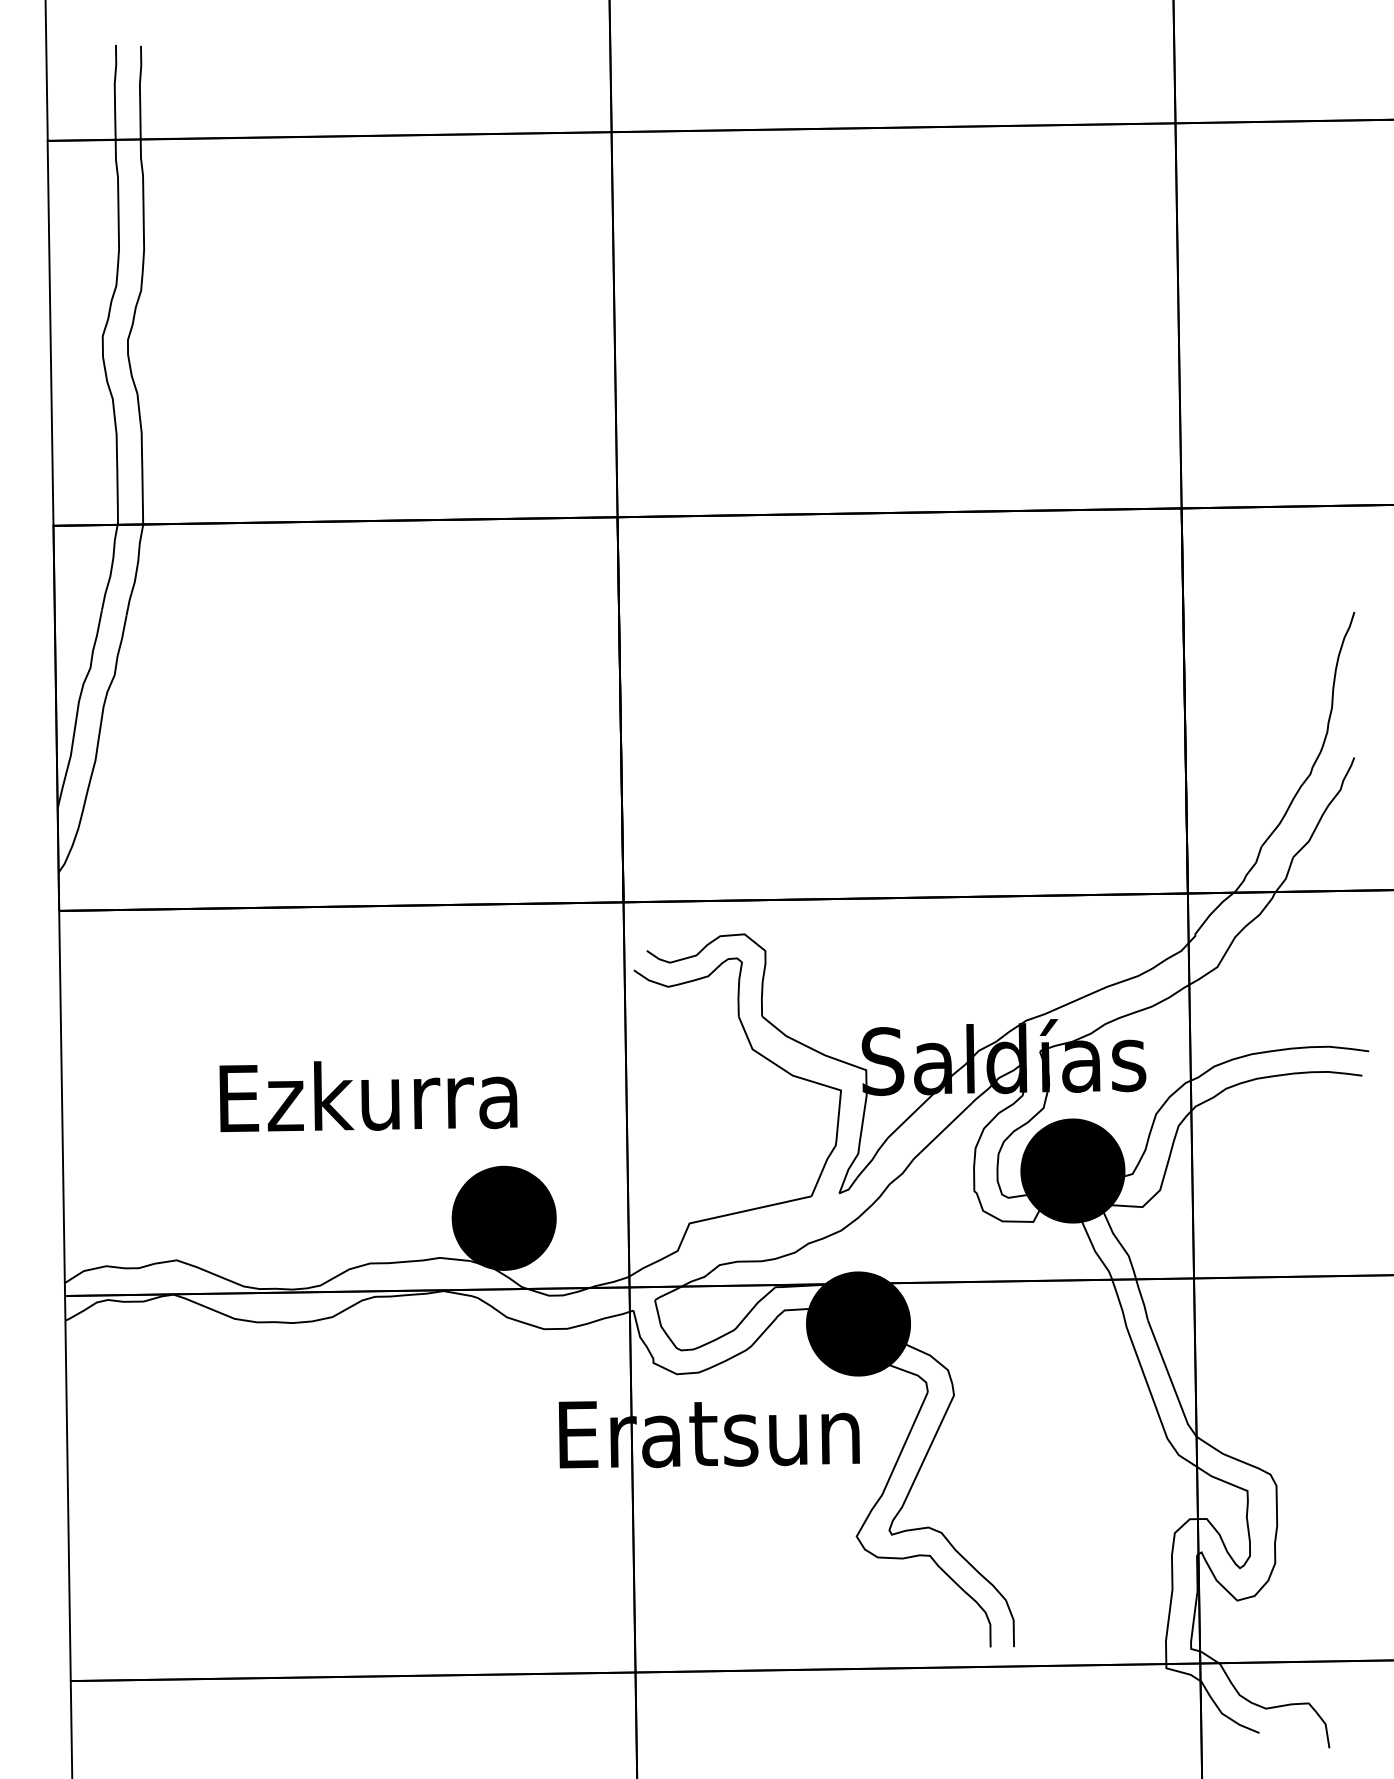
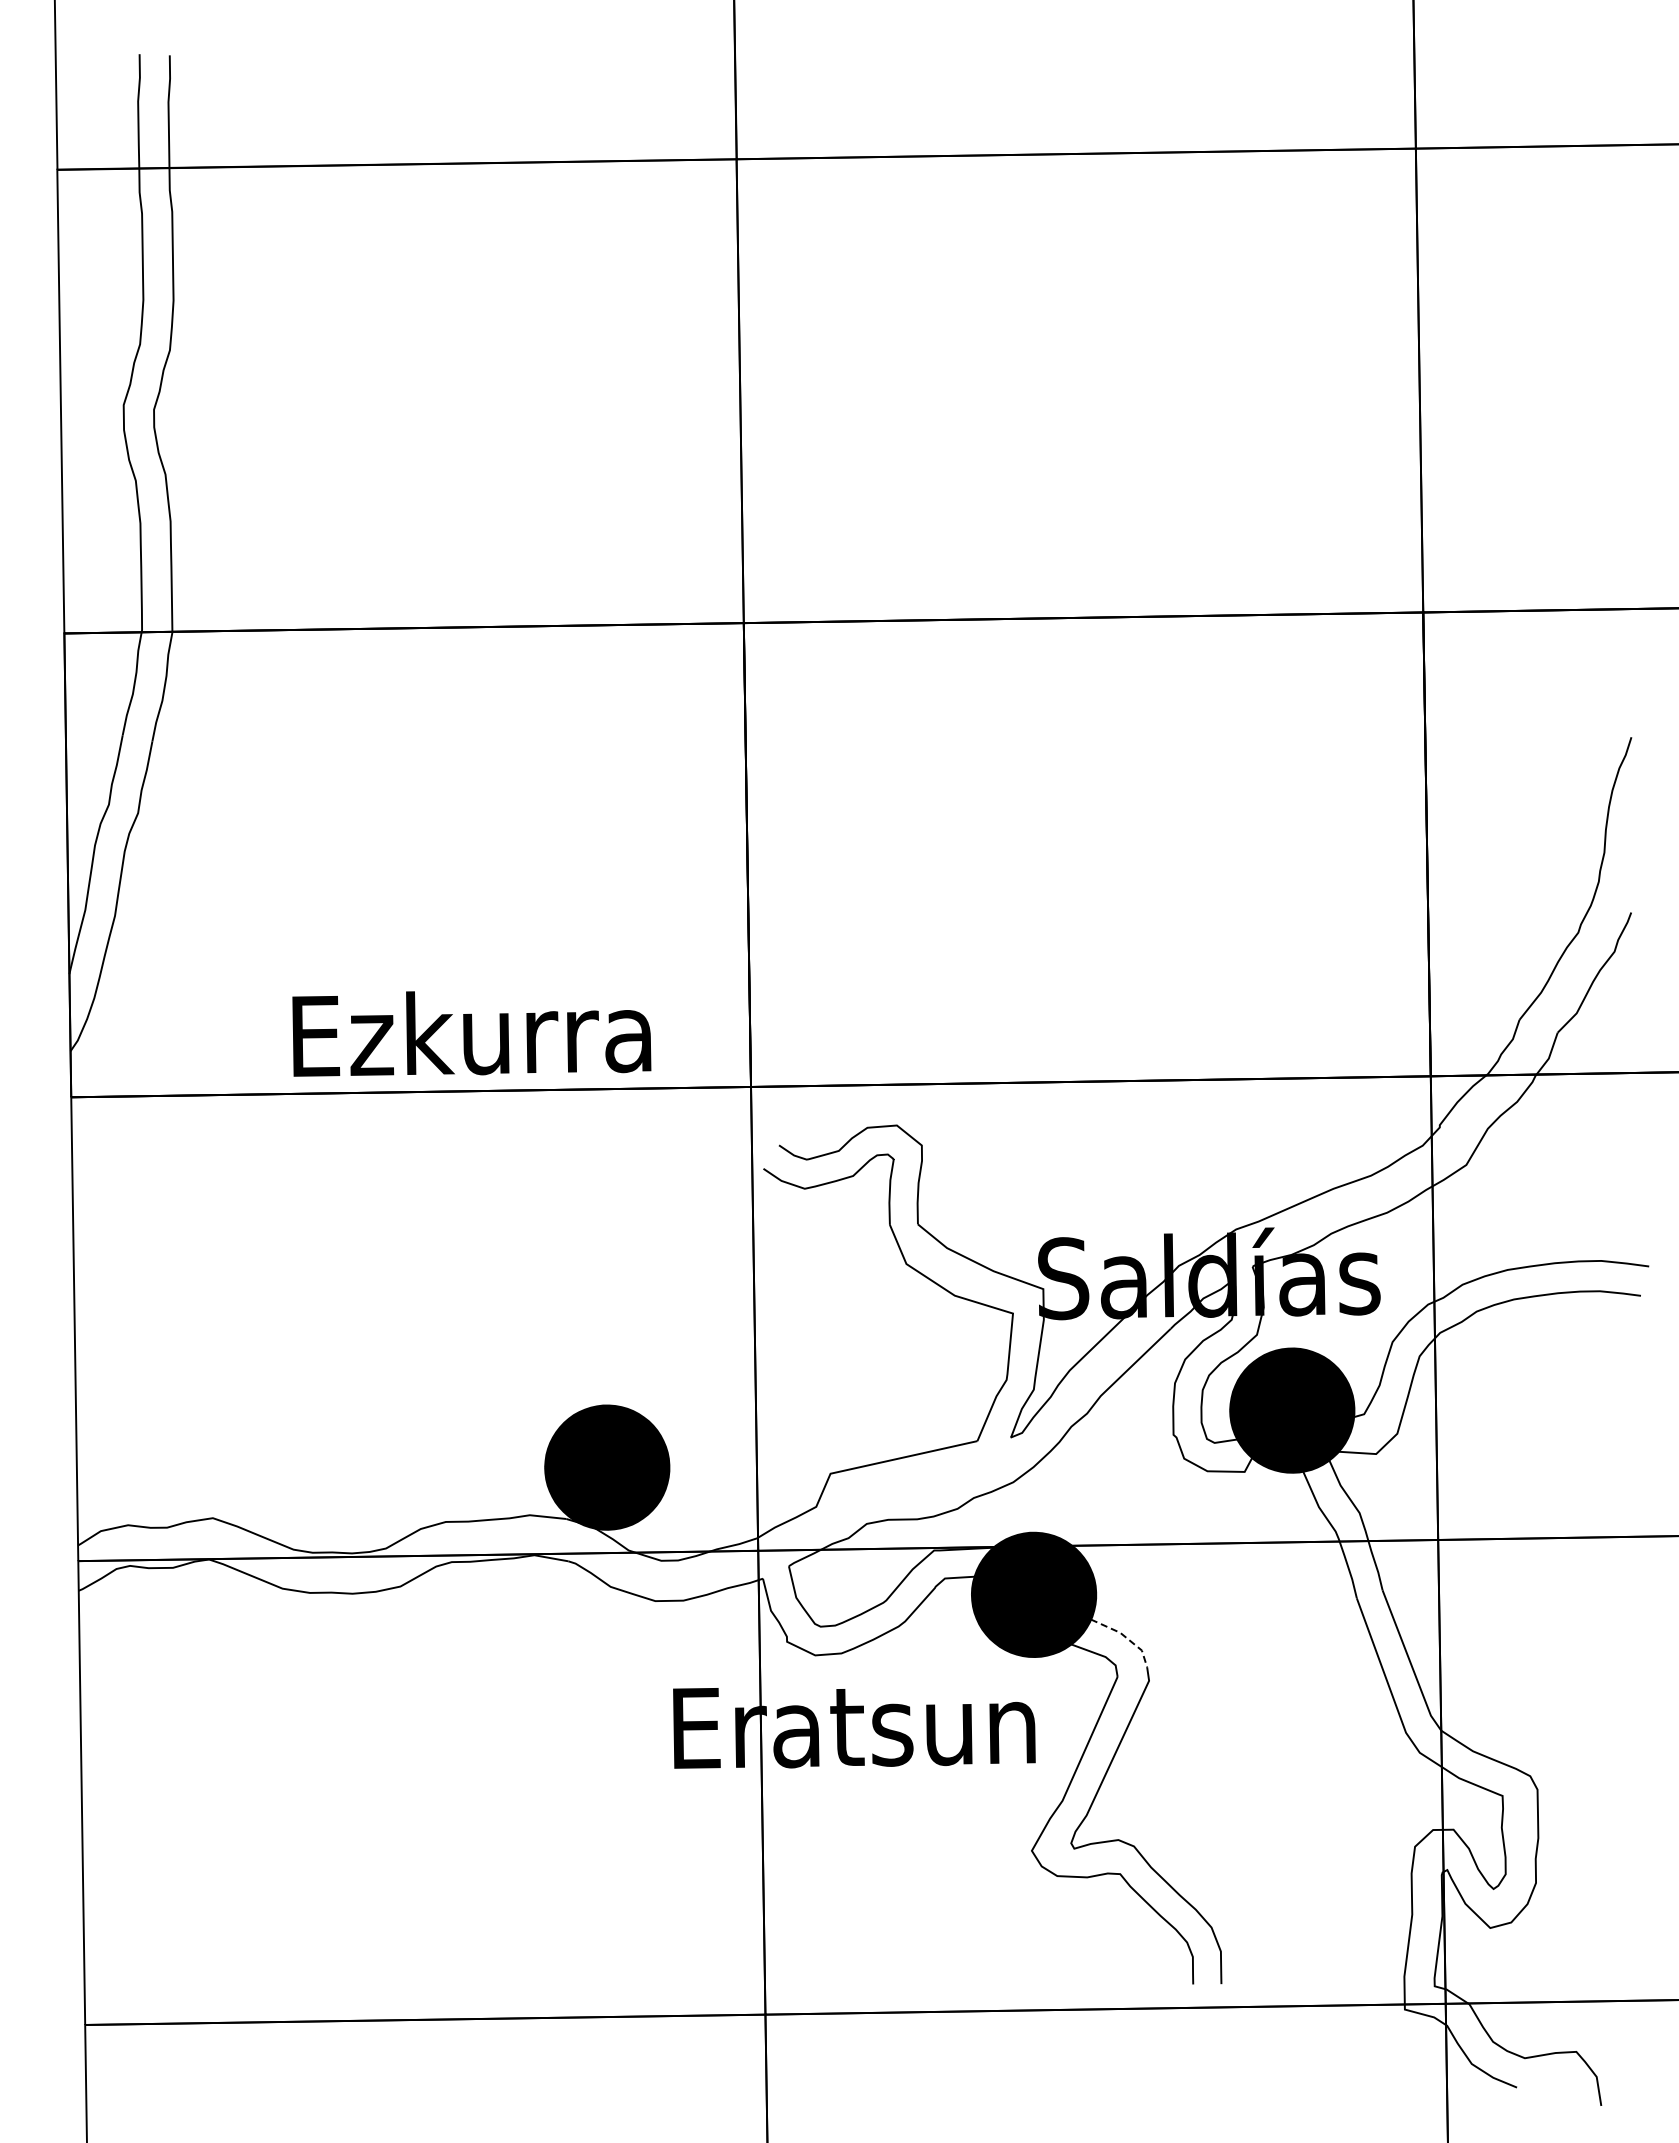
text: (368, 1096) -> (471, 1033), moved
line: (934, 1359) -> (1125, 1637), solid -> dashed

